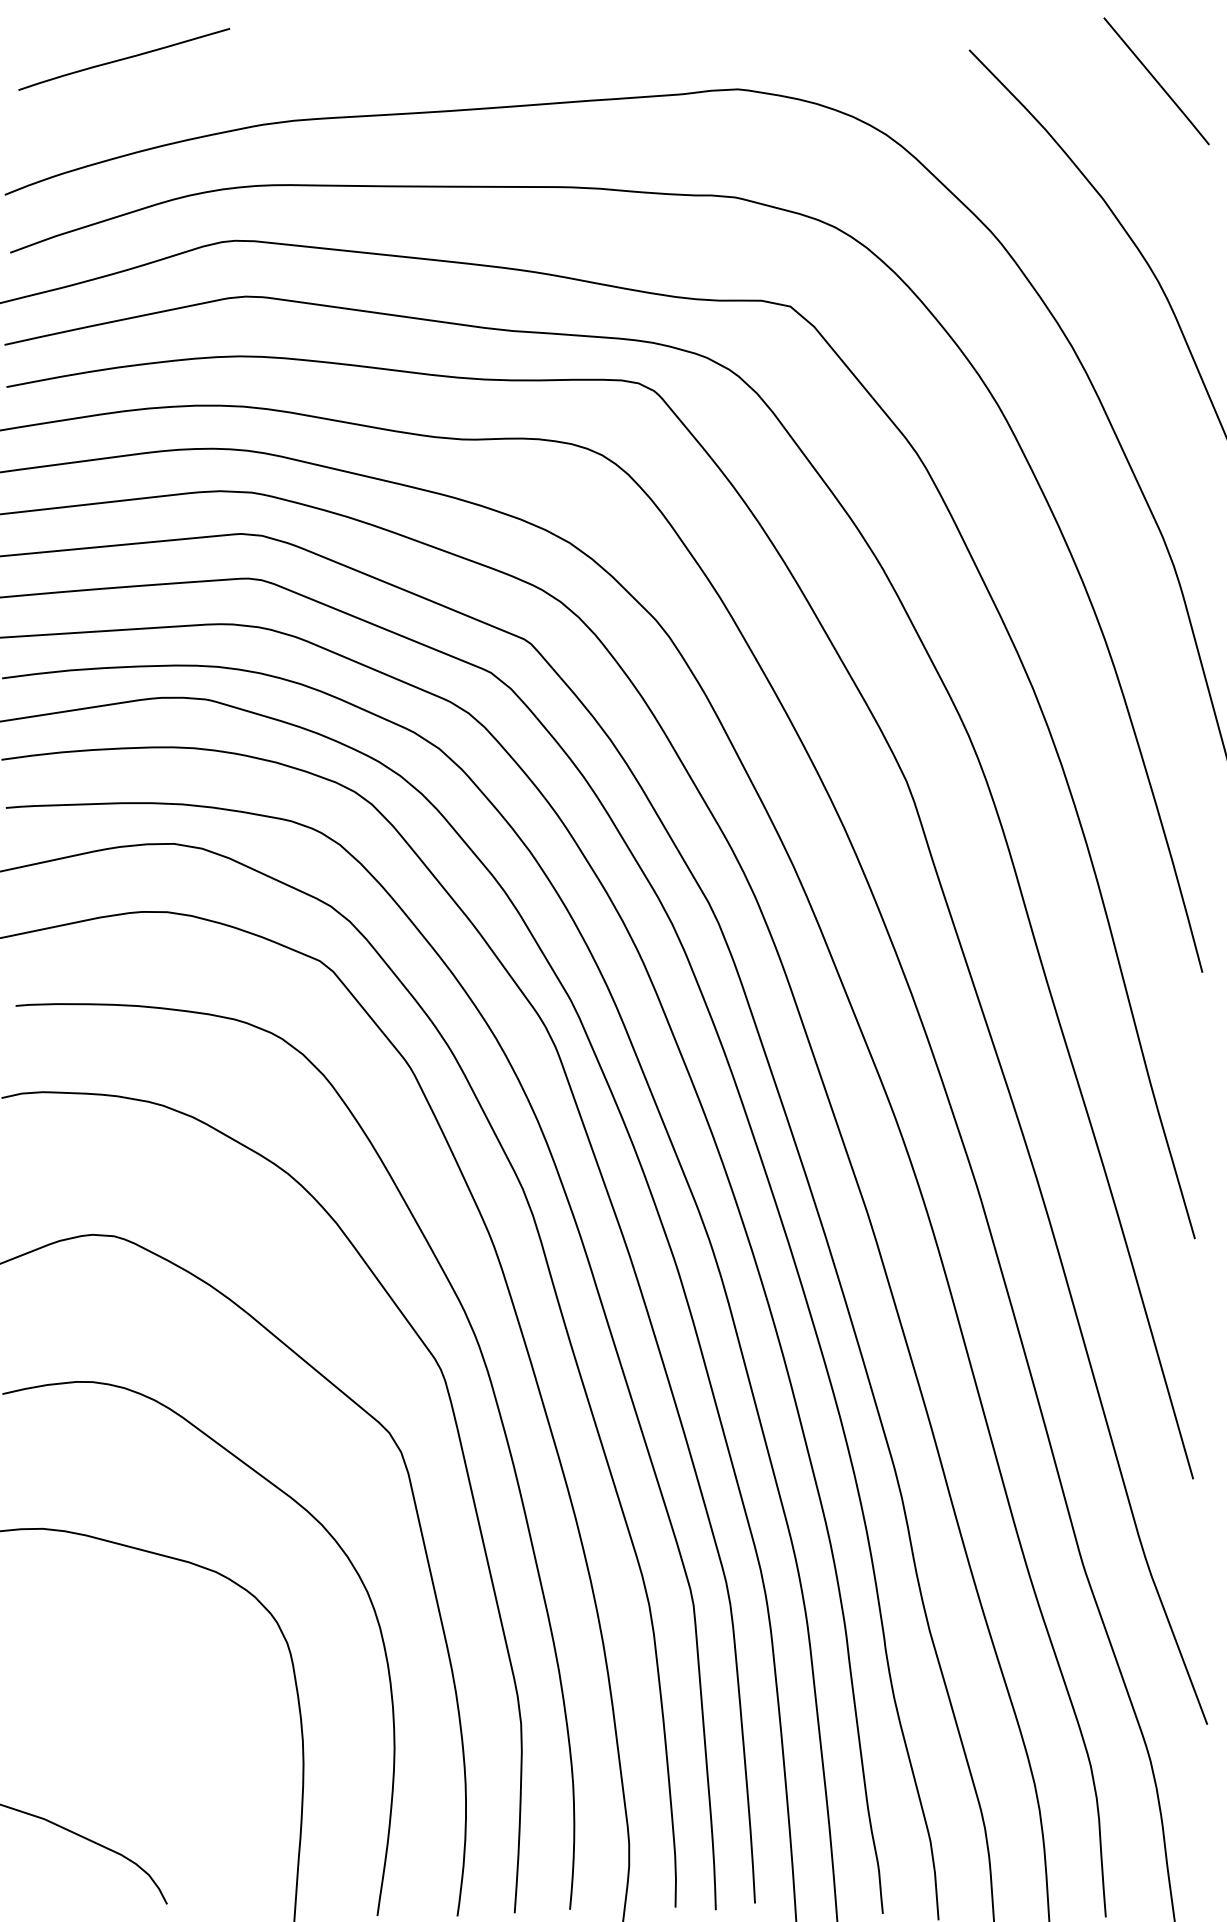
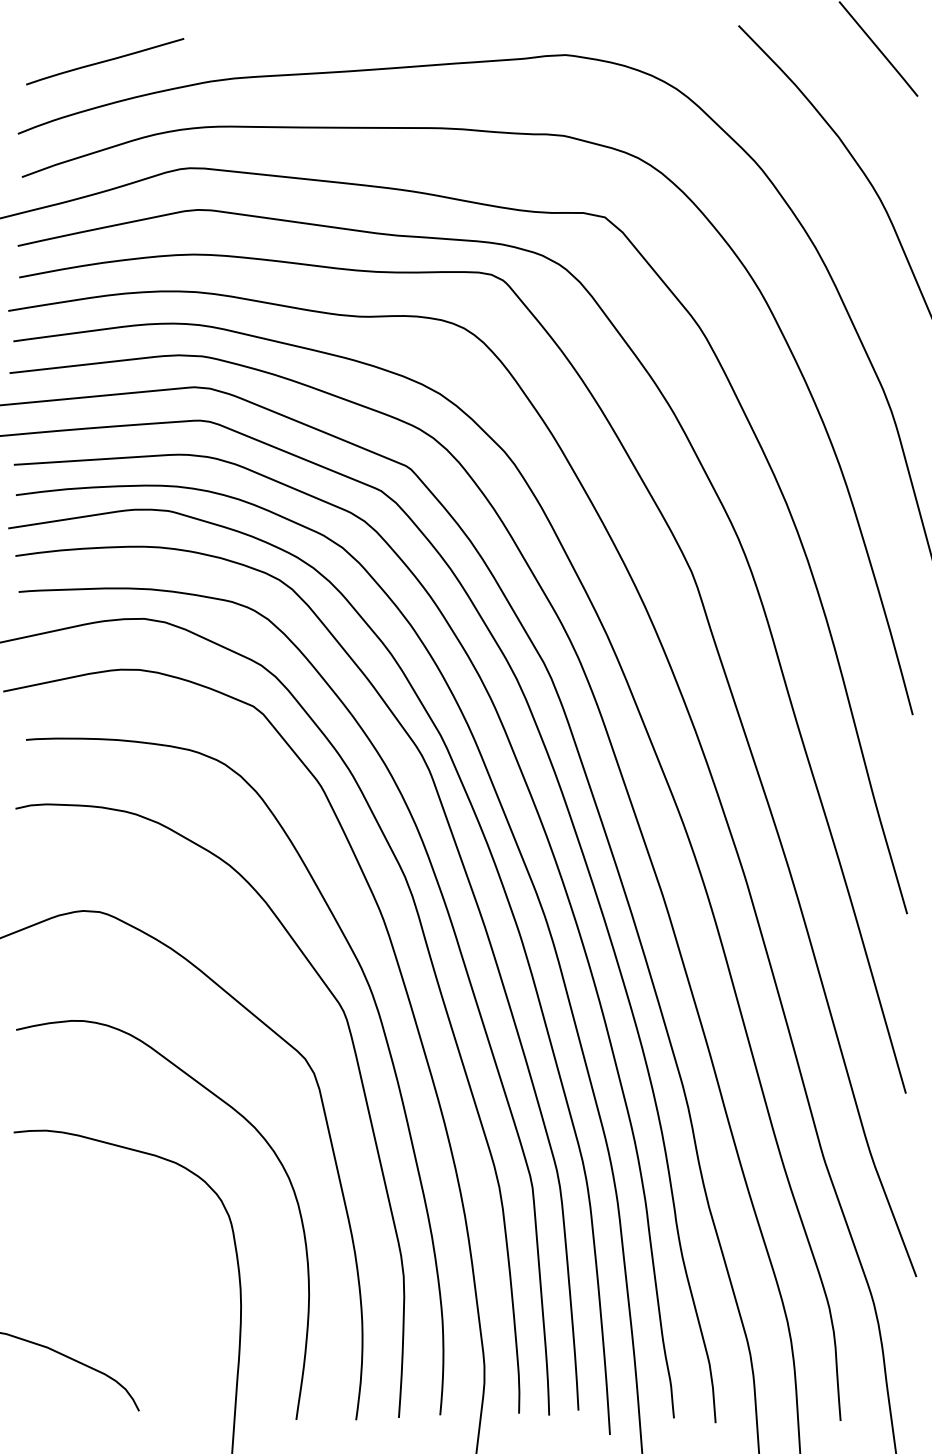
curve: (124, 59) -> (105, 61), moved

